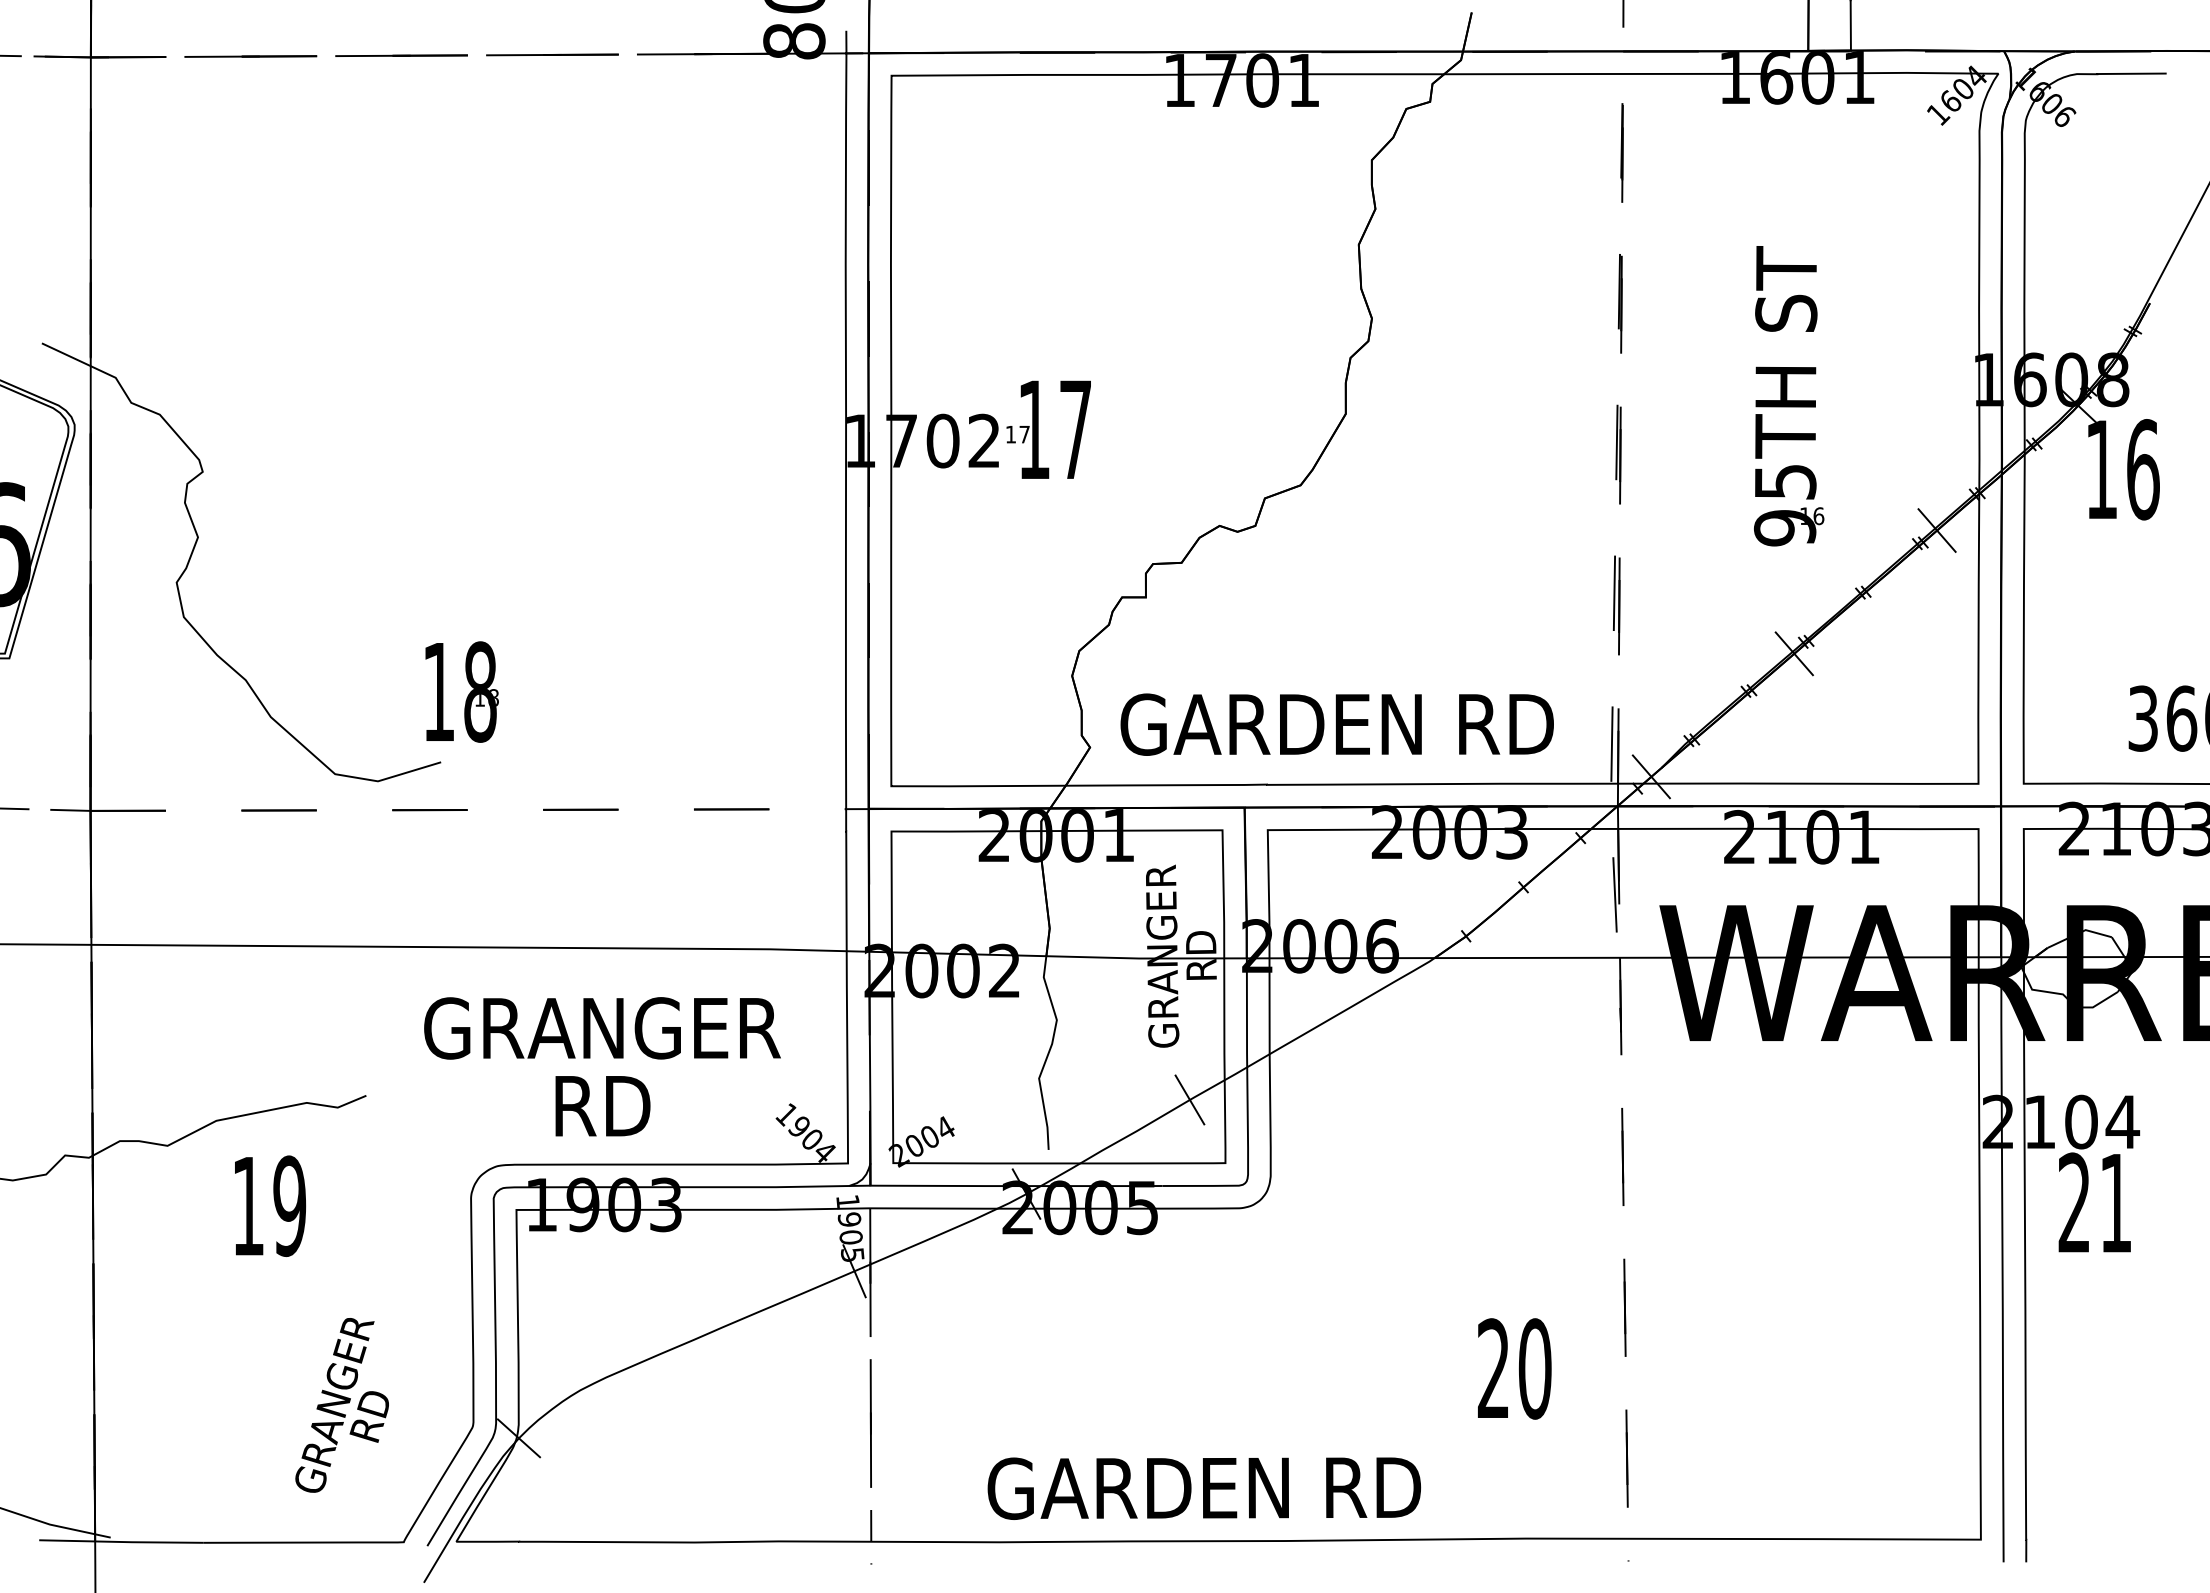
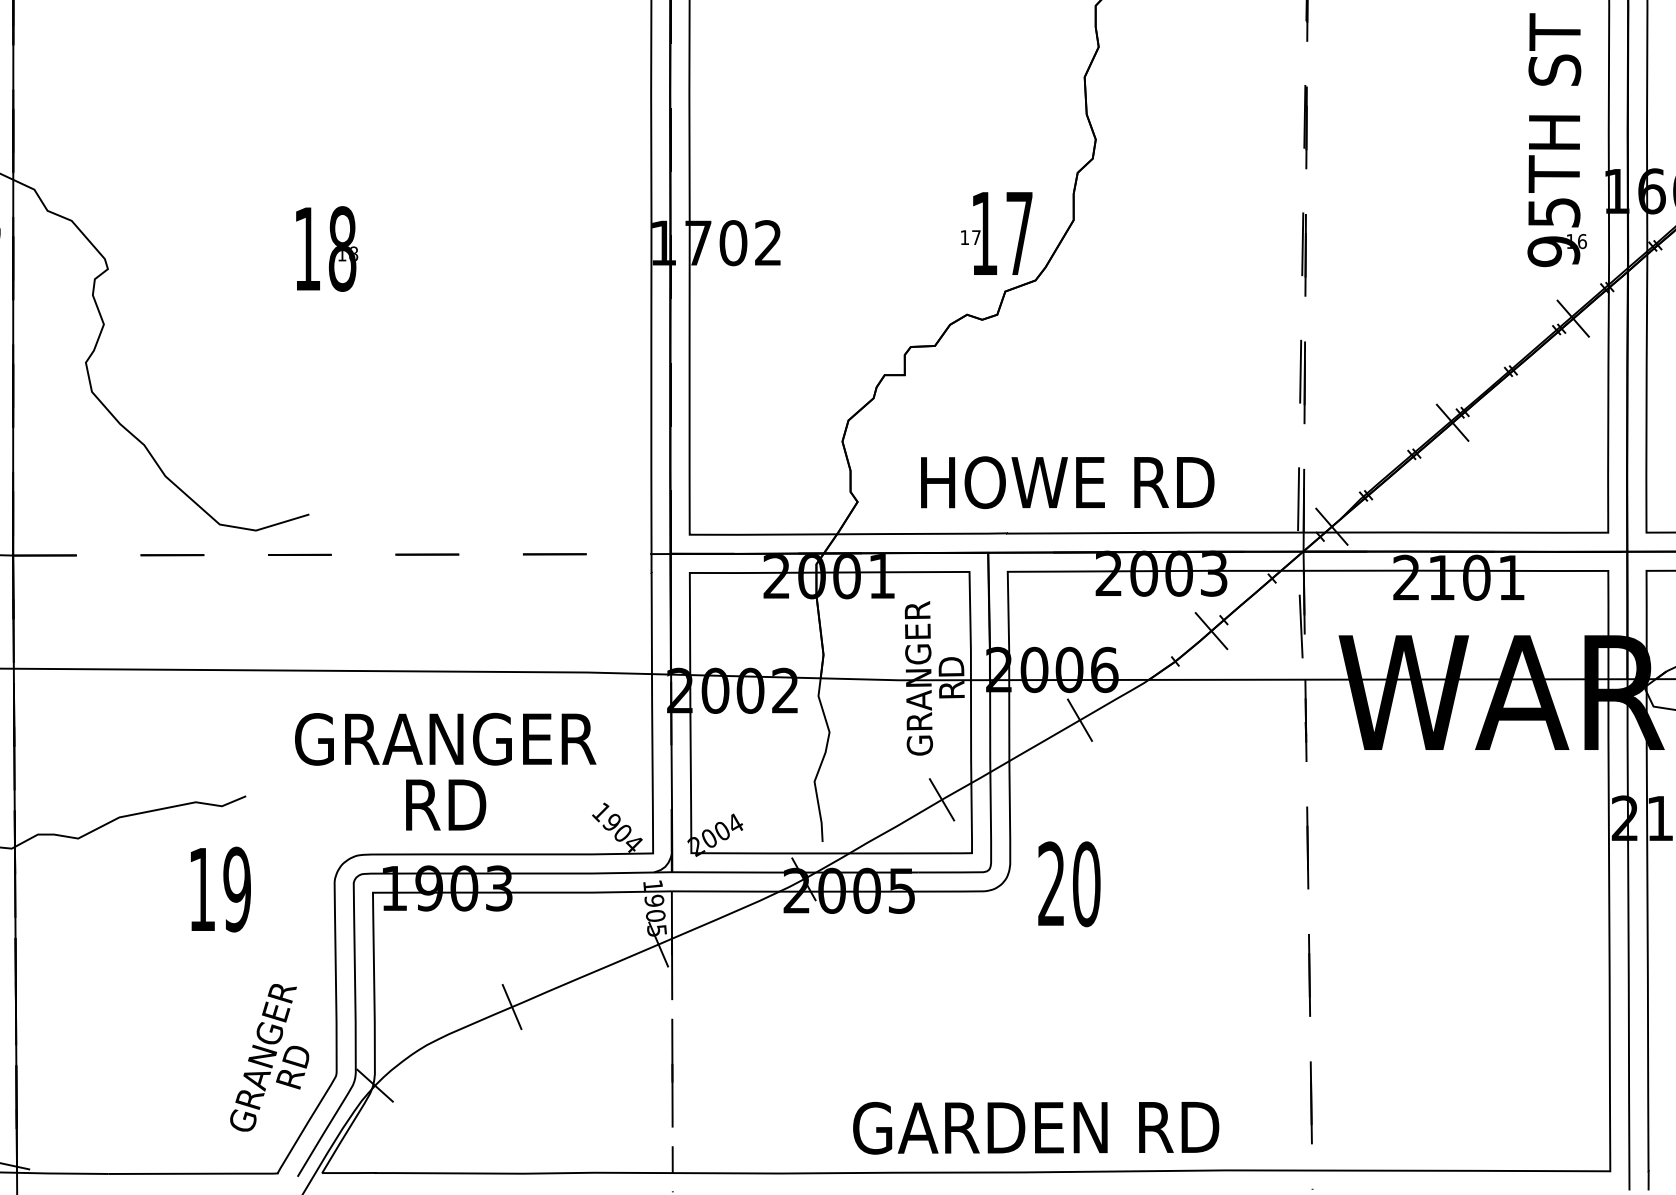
text: (1789, 396) -> (1557, 140), moved
text: (1048, 429) -> (996, 233), moved
text: (461, 691) -> (326, 248), moved
text: (1336, 724) -> (1065, 482), GARDEN RD -> HOWE RD
line: (1508, 899) -> (1211, 630), added
line: (1353, 1005) -> (1080, 719), added
text: (270, 1205) -> (220, 888), moved
line: (681, 1345) -> (512, 1007), added
text: (1514, 1368) -> (1069, 883), moved
text: (341, 1405) -> (269, 1057), moved
text: (1203, 1488) -> (1035, 1128), moved

